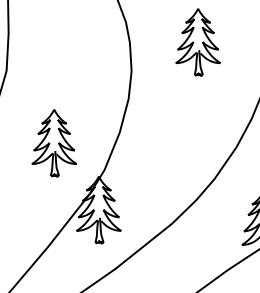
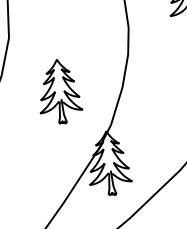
part: (53, 143) -> (59, 91), moved

